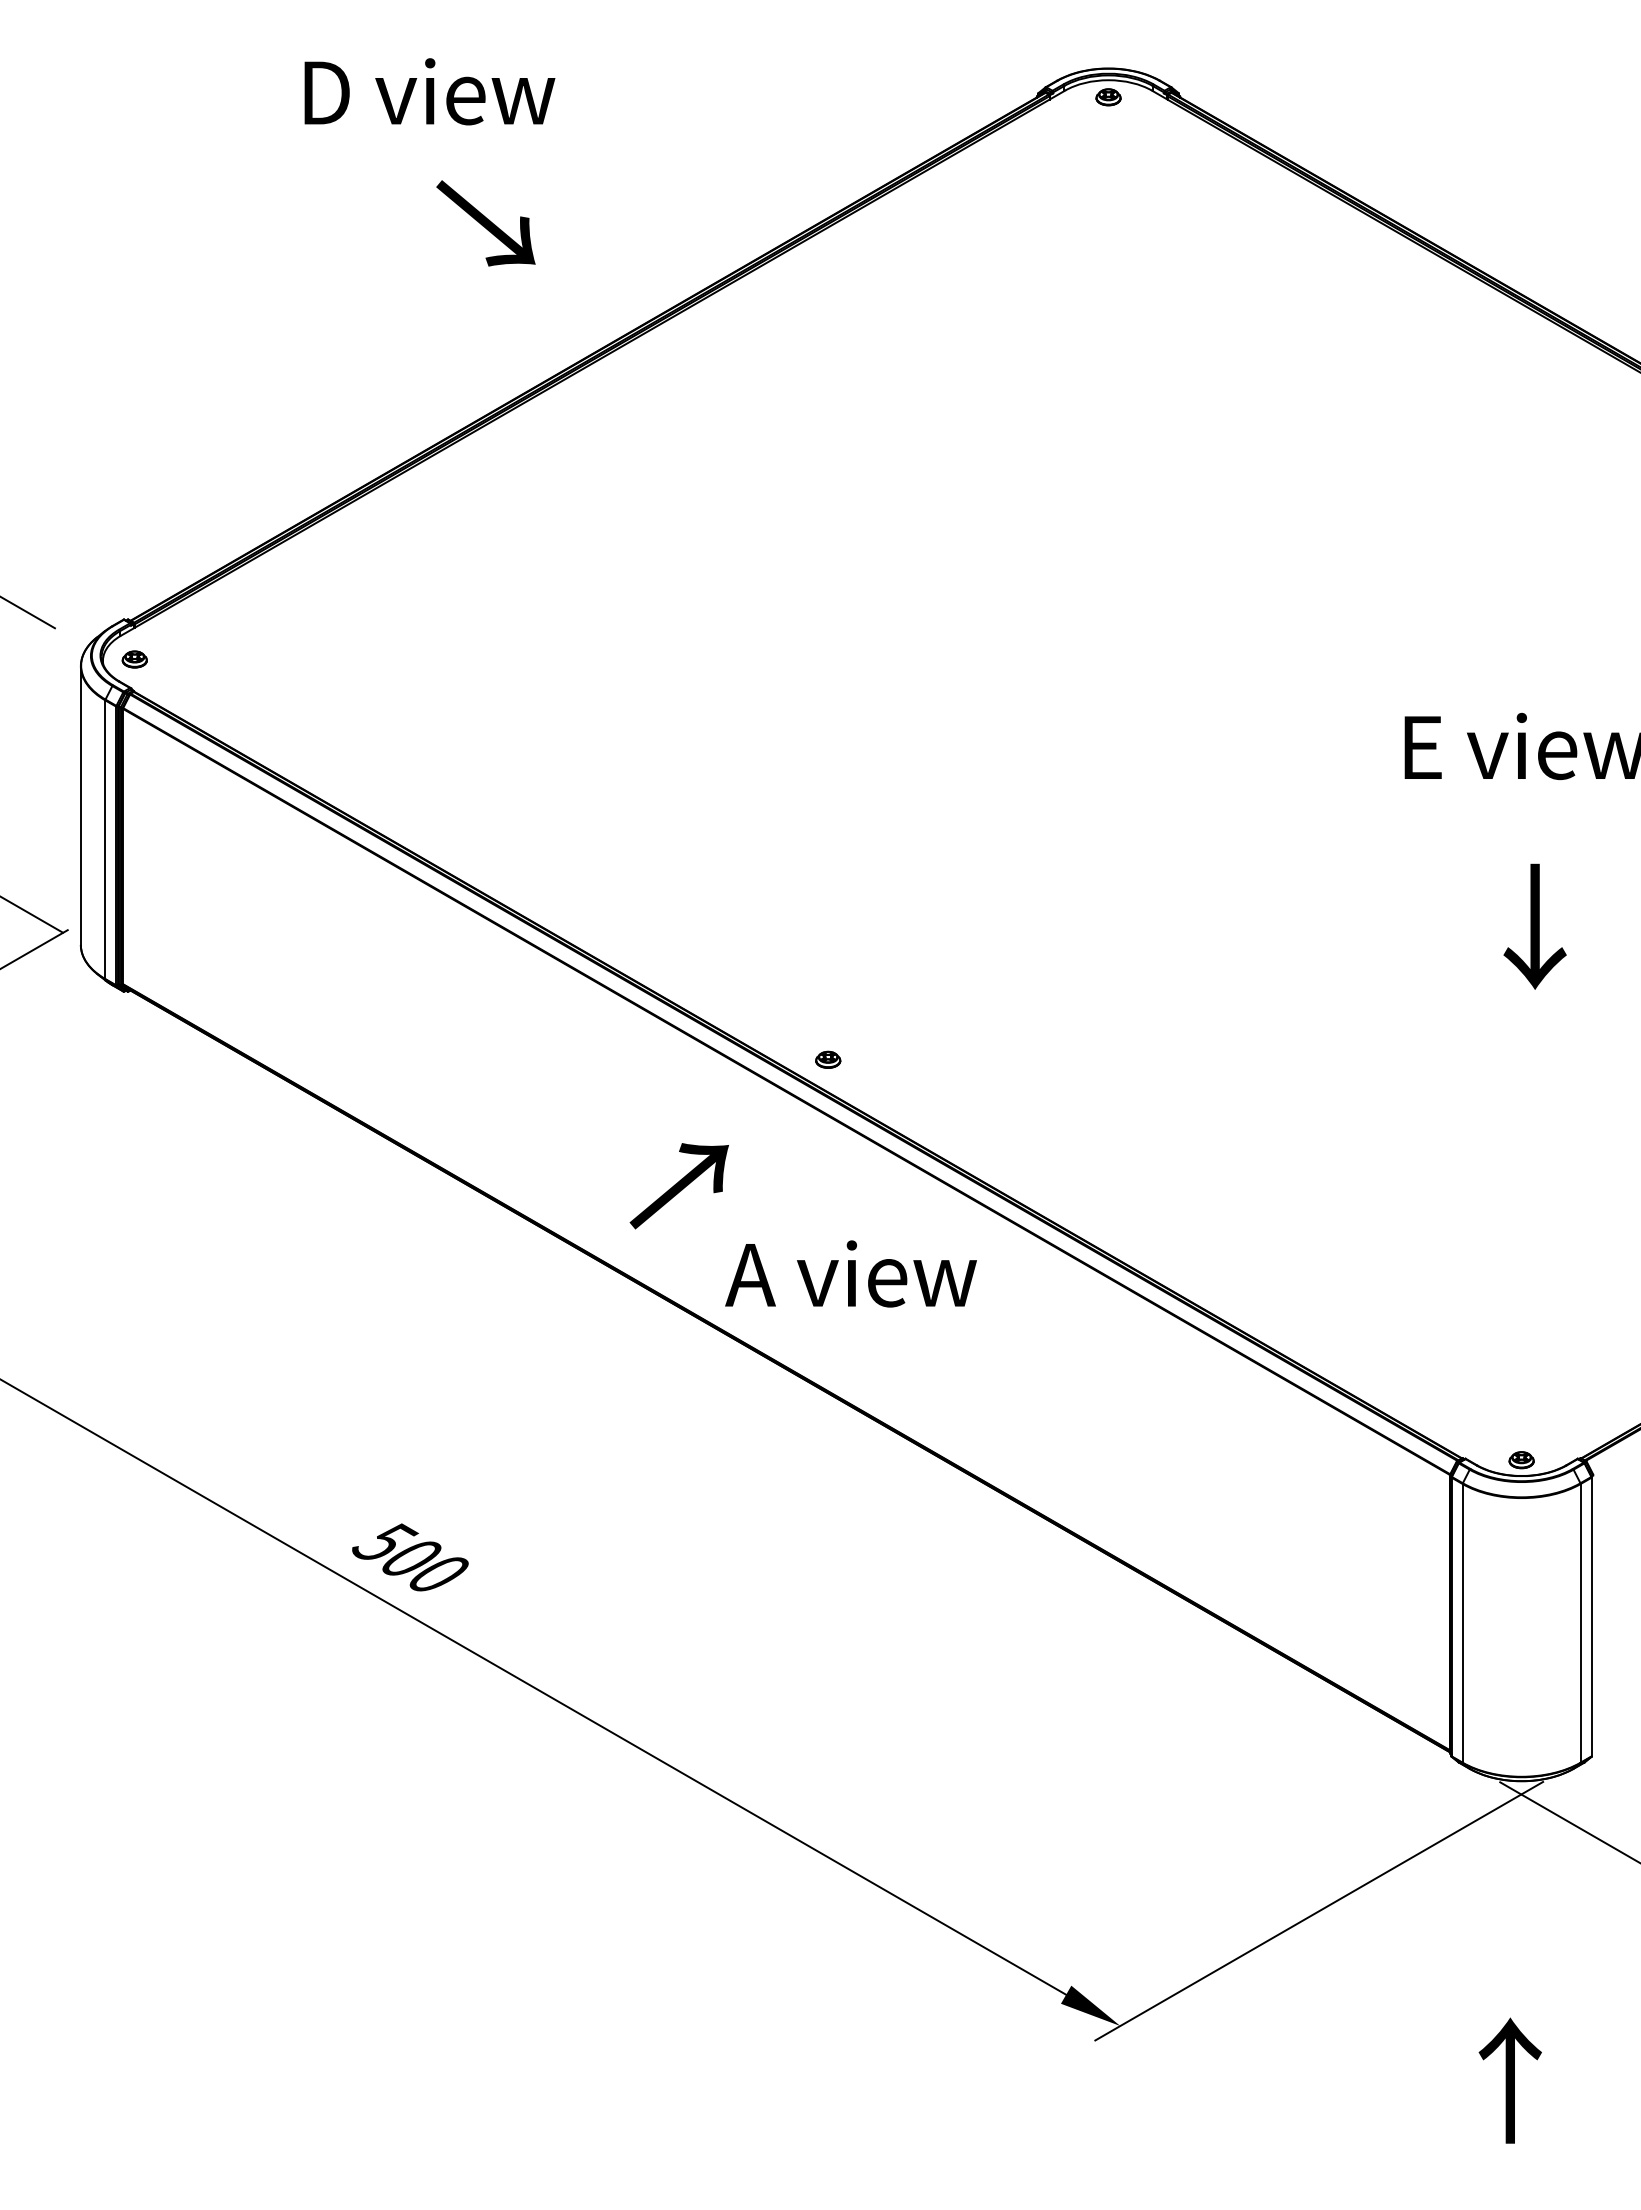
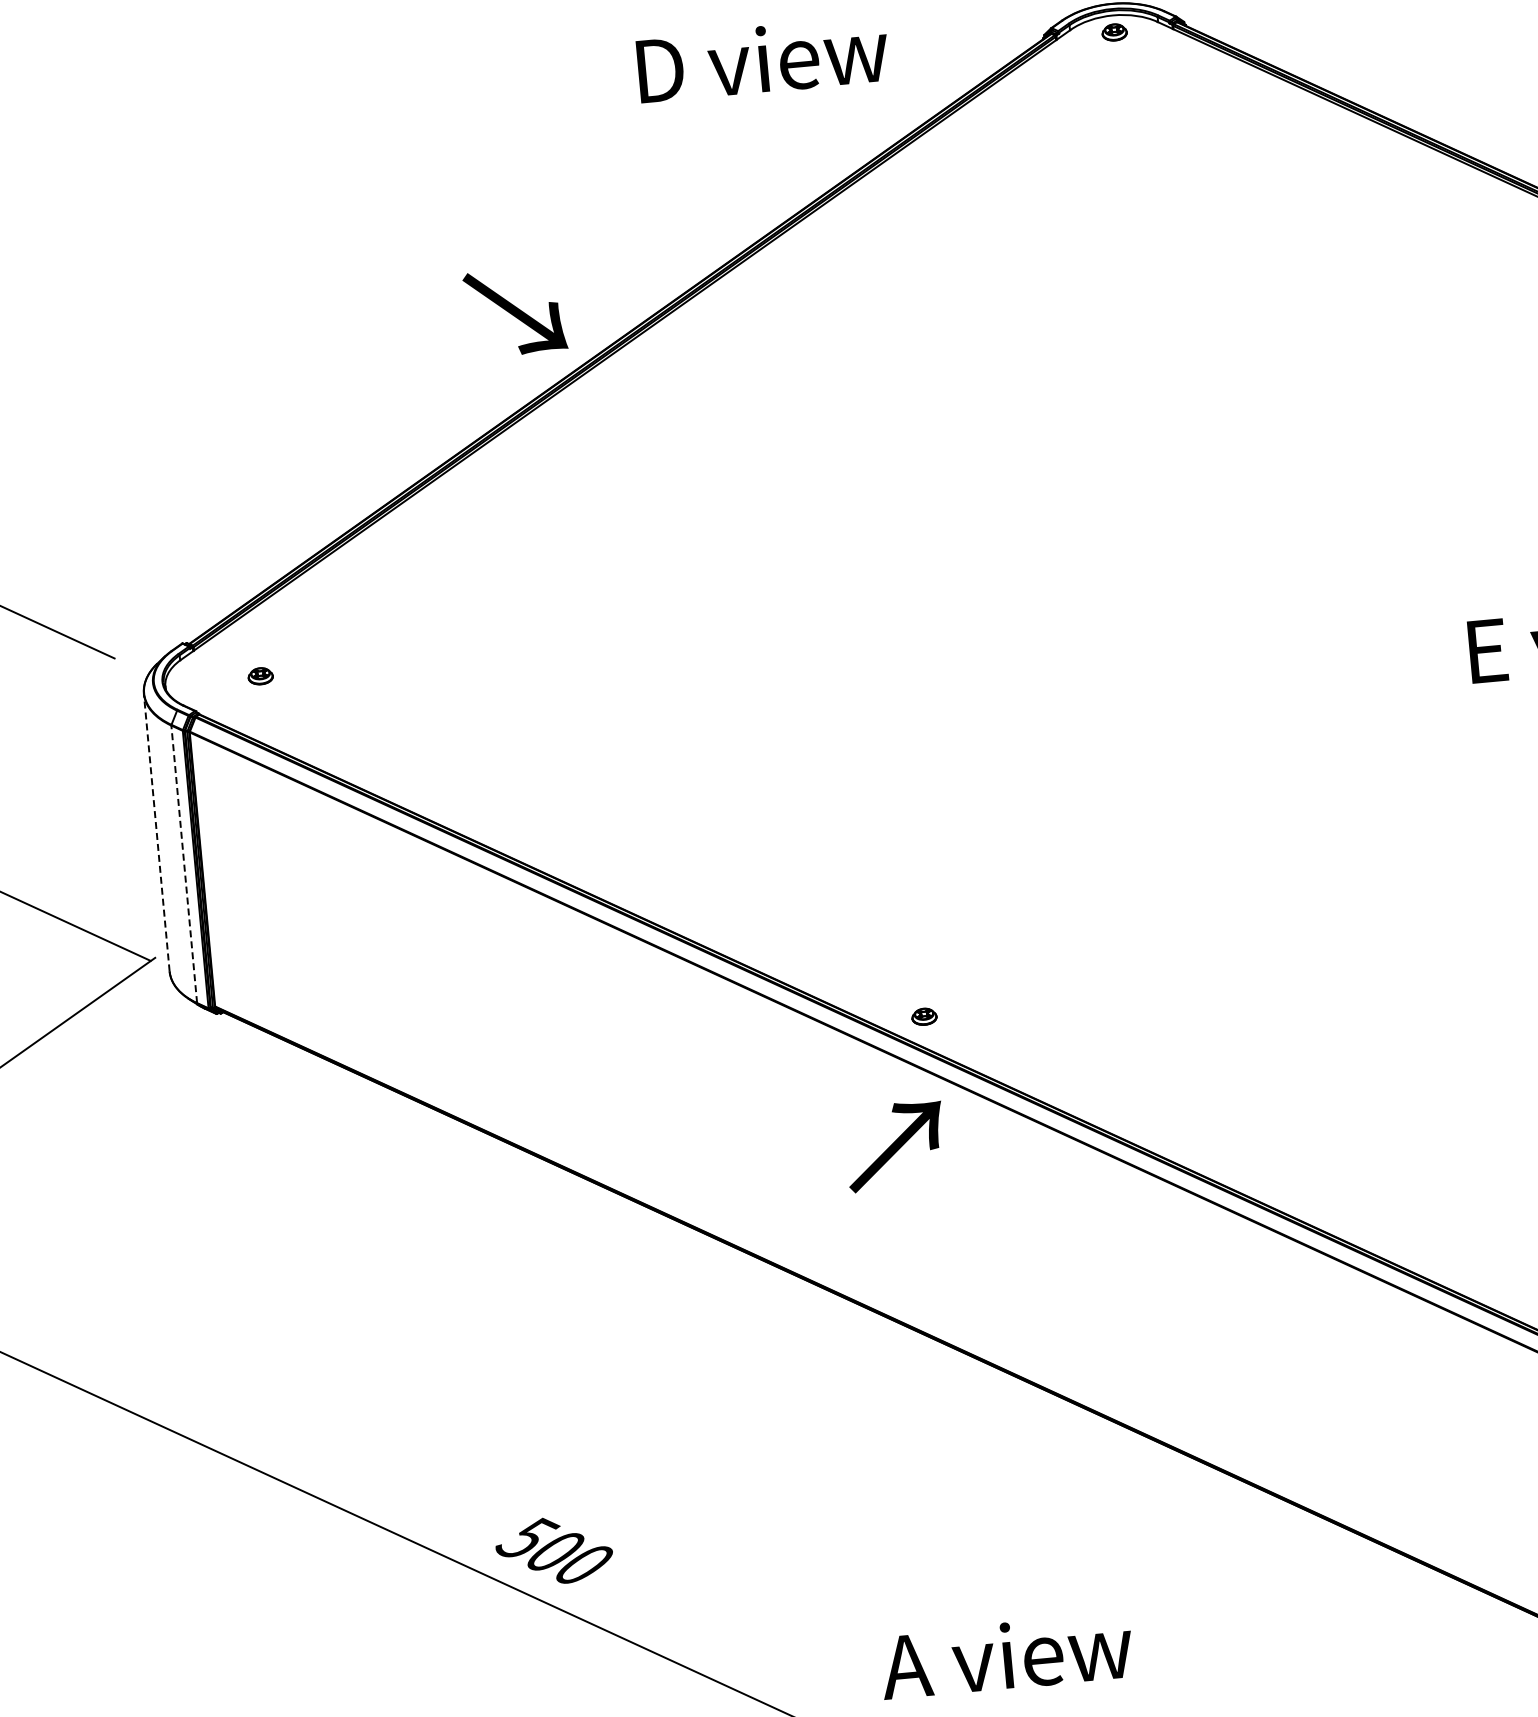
text: (429, 91) -> (762, 59), moved
text: (485, 223) -> (514, 312), moved
part: (134, 659) -> (260, 676), moved
line: (80, 805) -> (156, 832), solid -> dashed
line: (105, 839) -> (184, 864), solid -> dashed
text: (678, 1186) -> (894, 1146), moved
text: (850, 1273) -> (1006, 1655), moved

